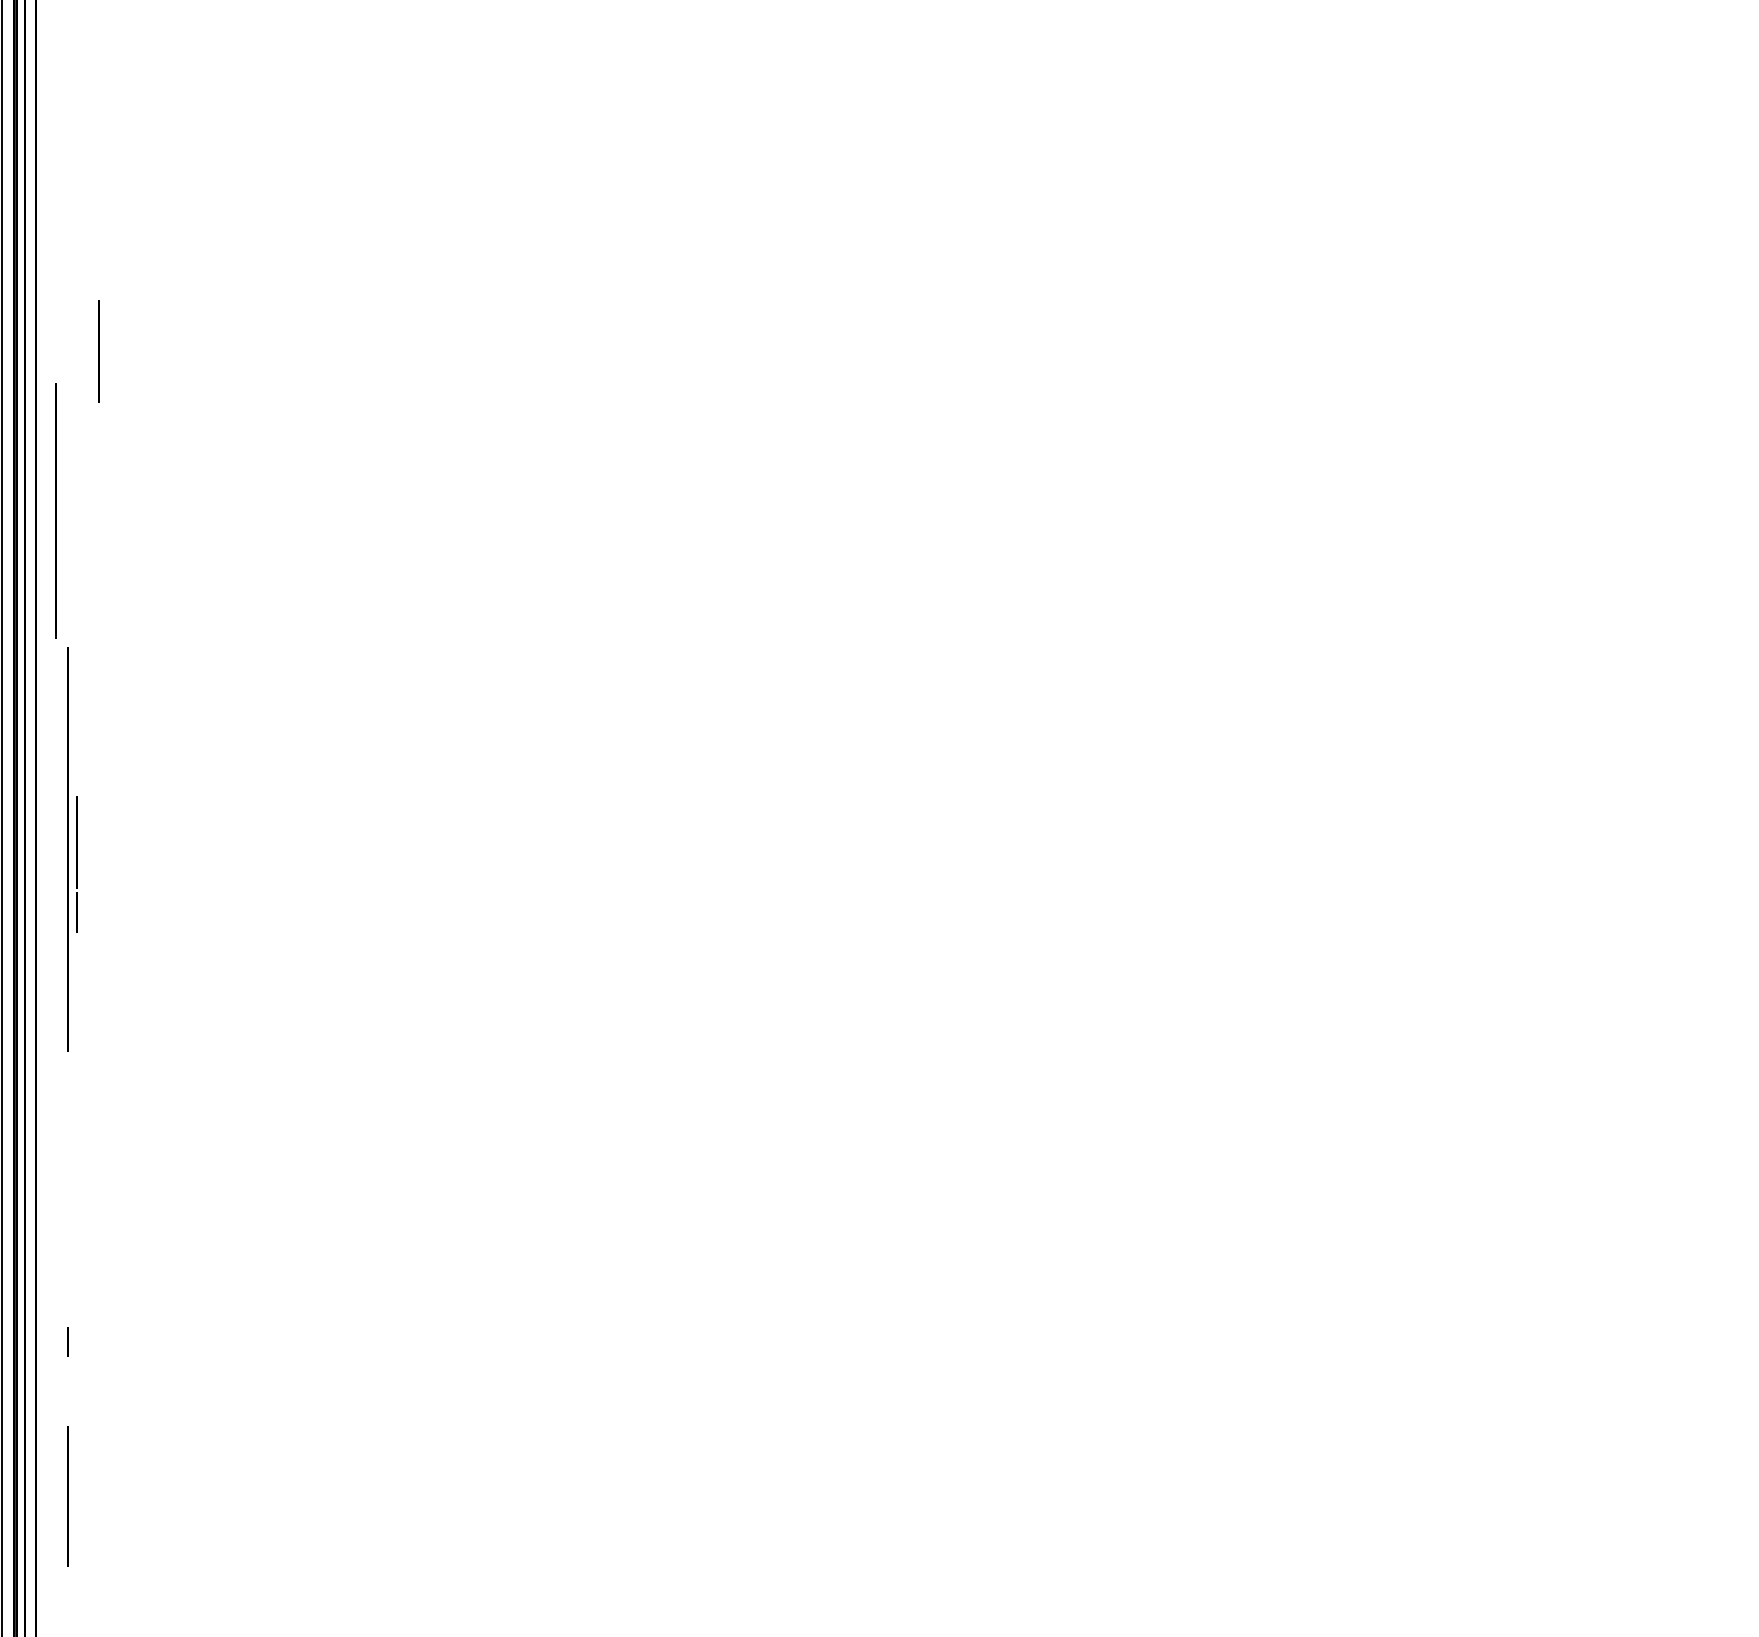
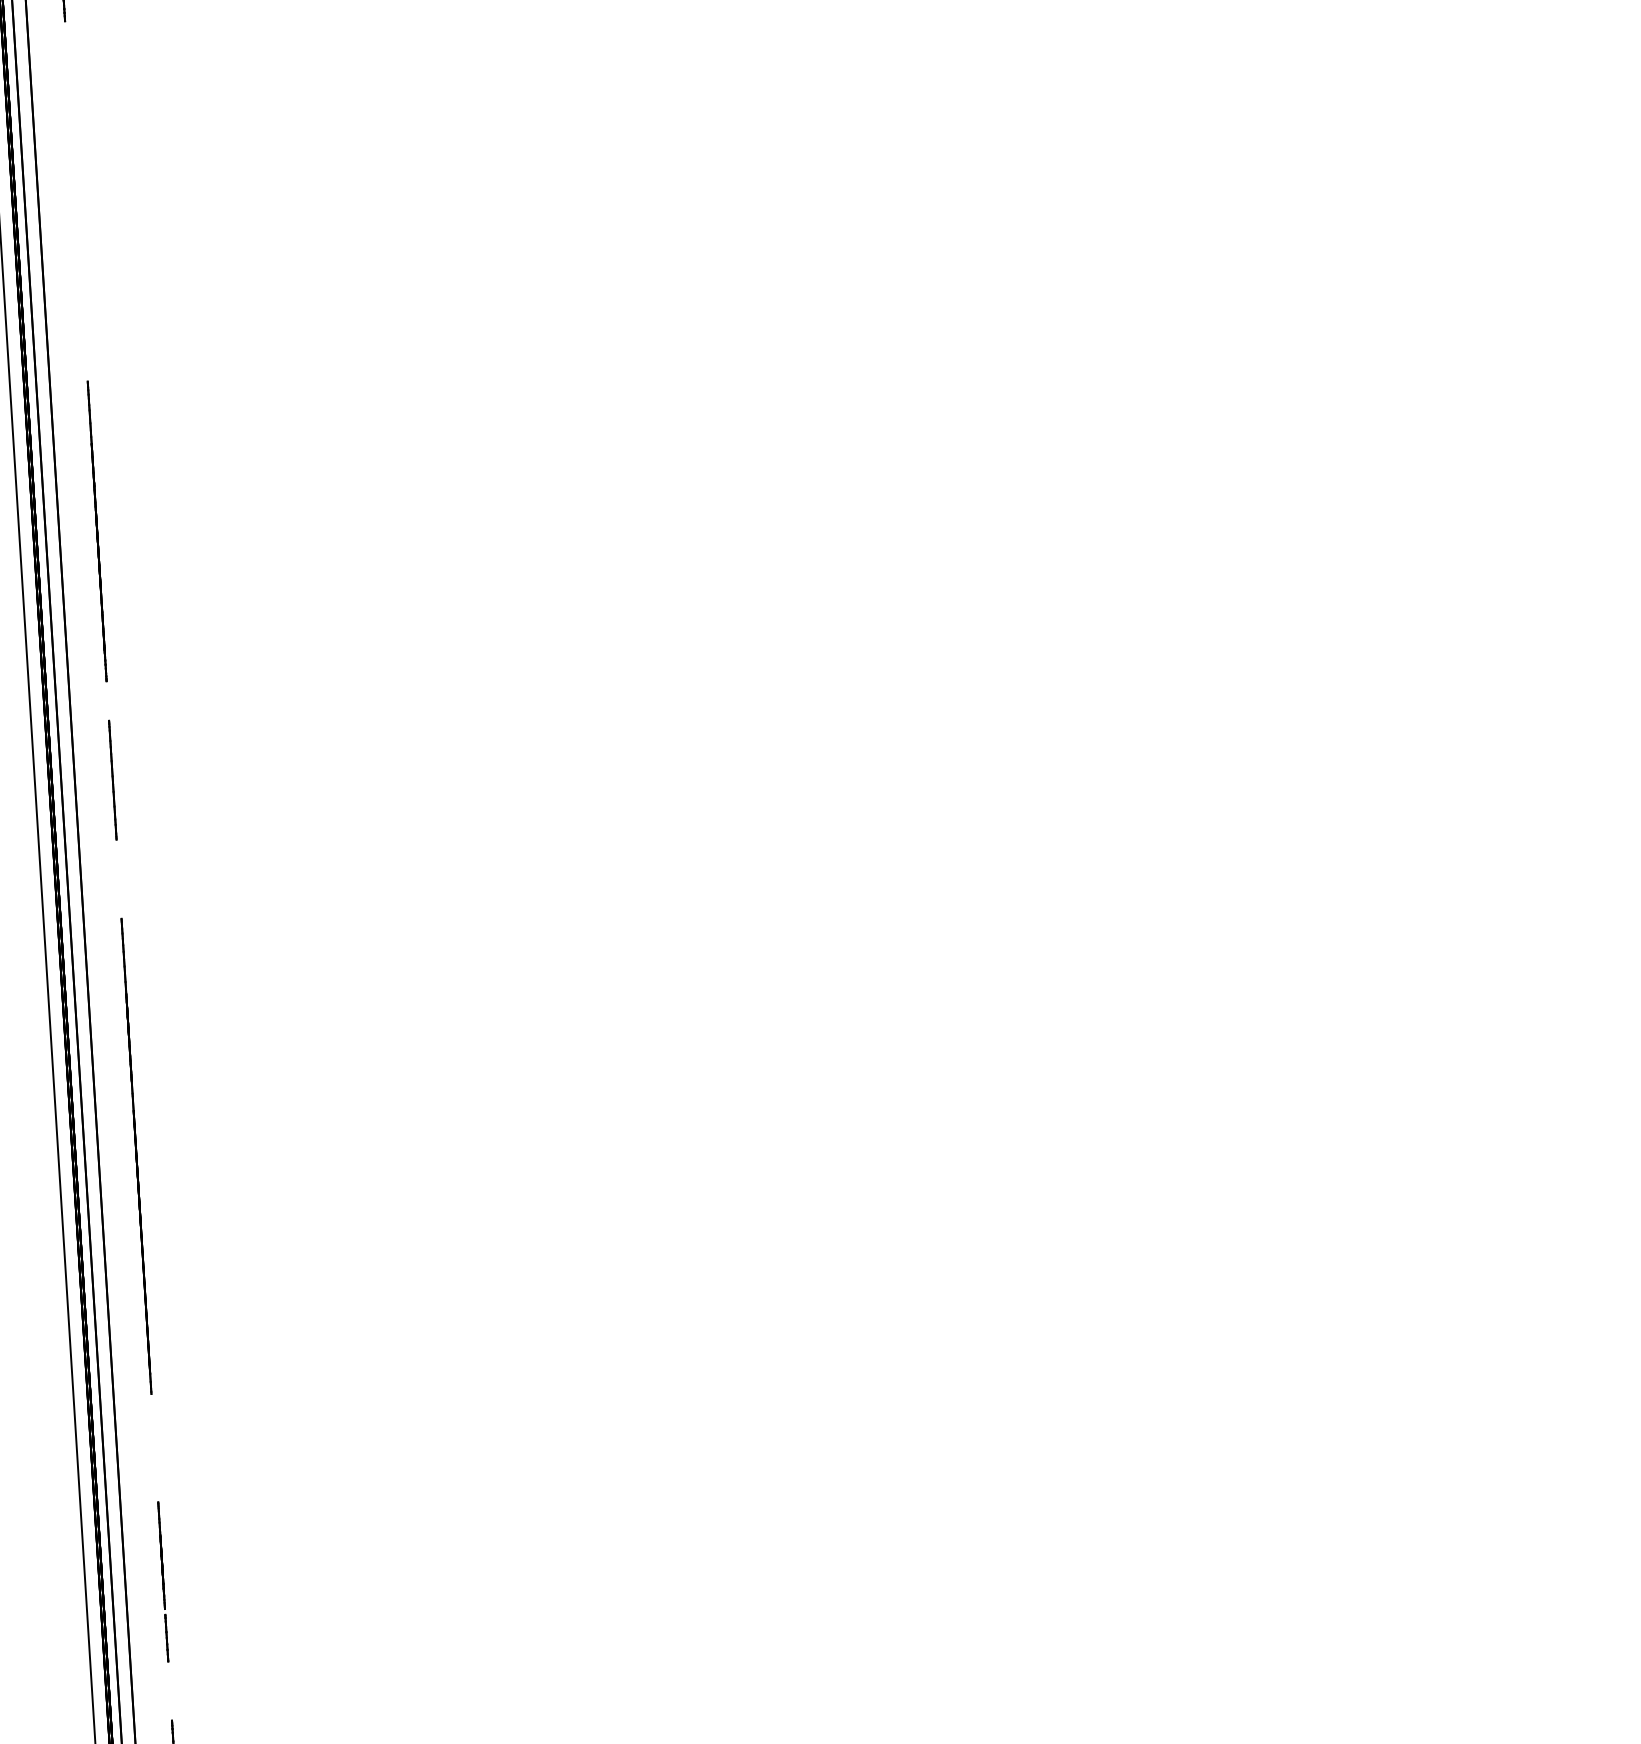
line: (98, 351) -> (111, 780), moved
line: (55, 510) -> (96, 531), moved
line: (76, 864) -> (162, 1581), moved

